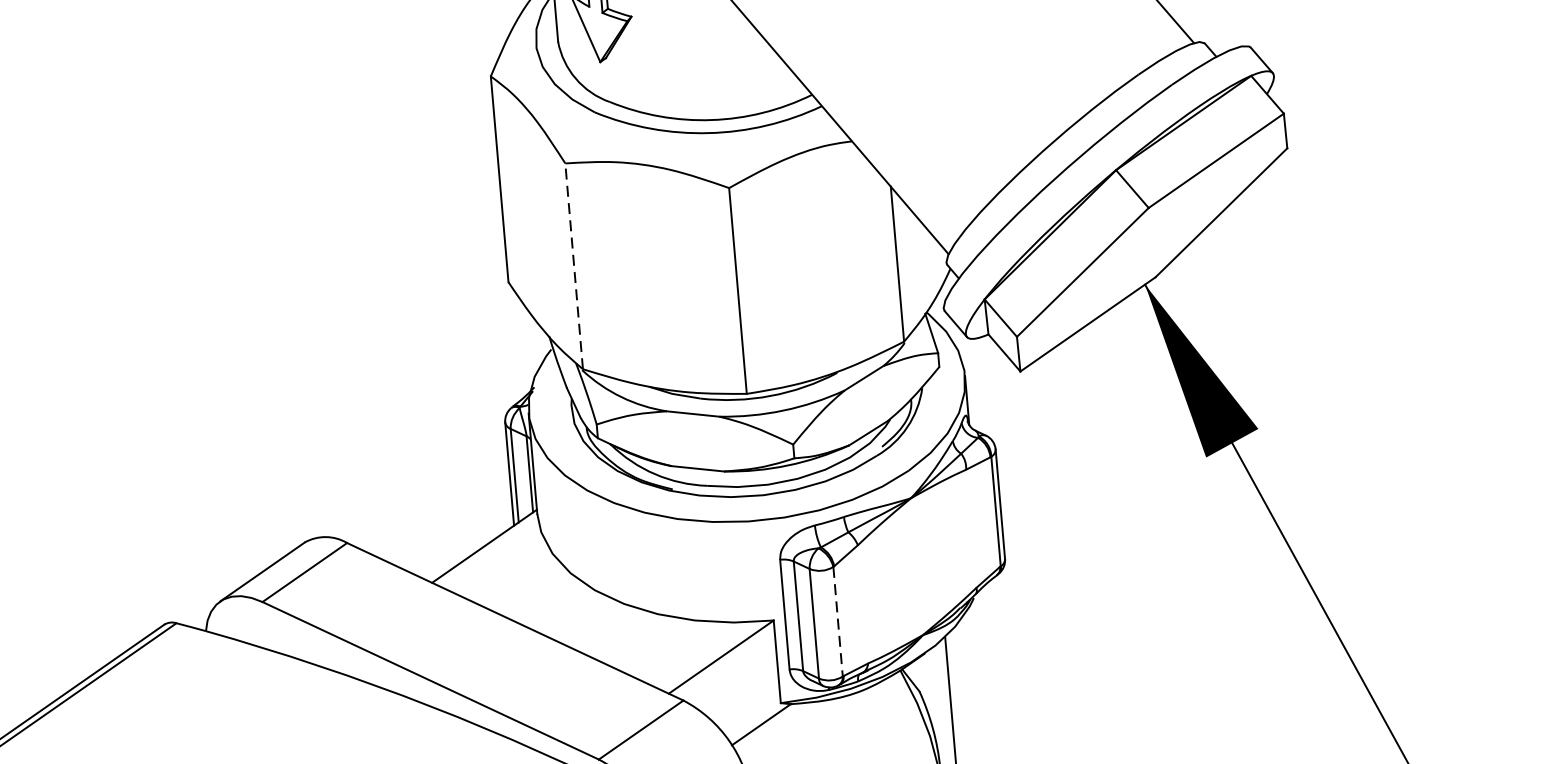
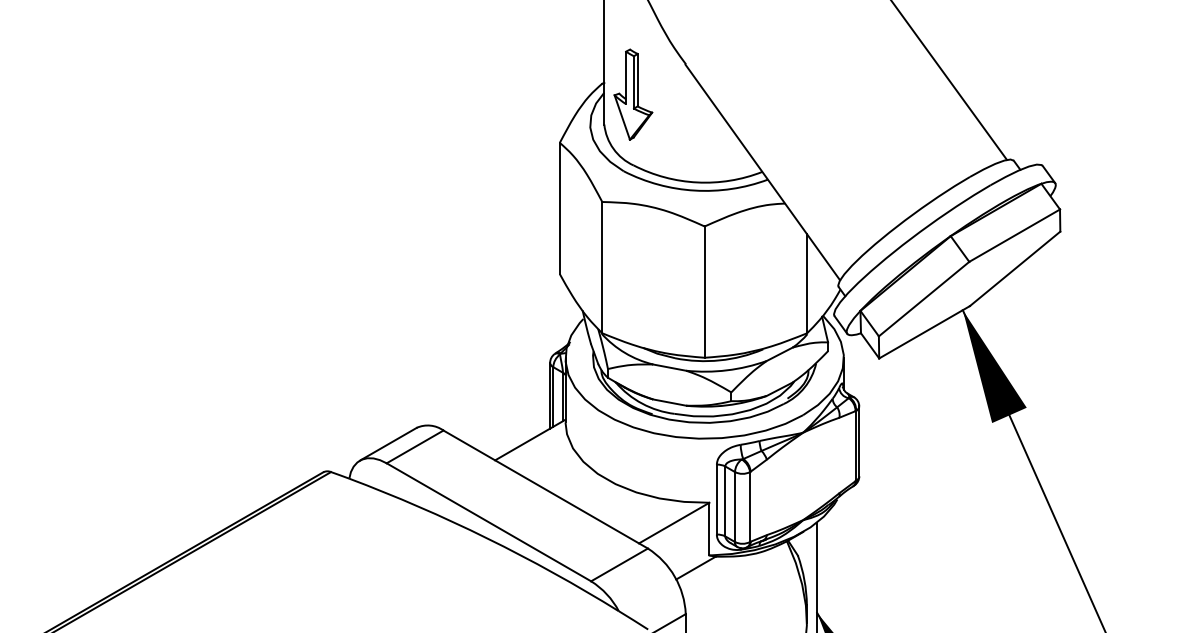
line: (574, 266) -> (602, 267), dashed -> solid
line: (838, 622) -> (750, 507), dashed -> solid

